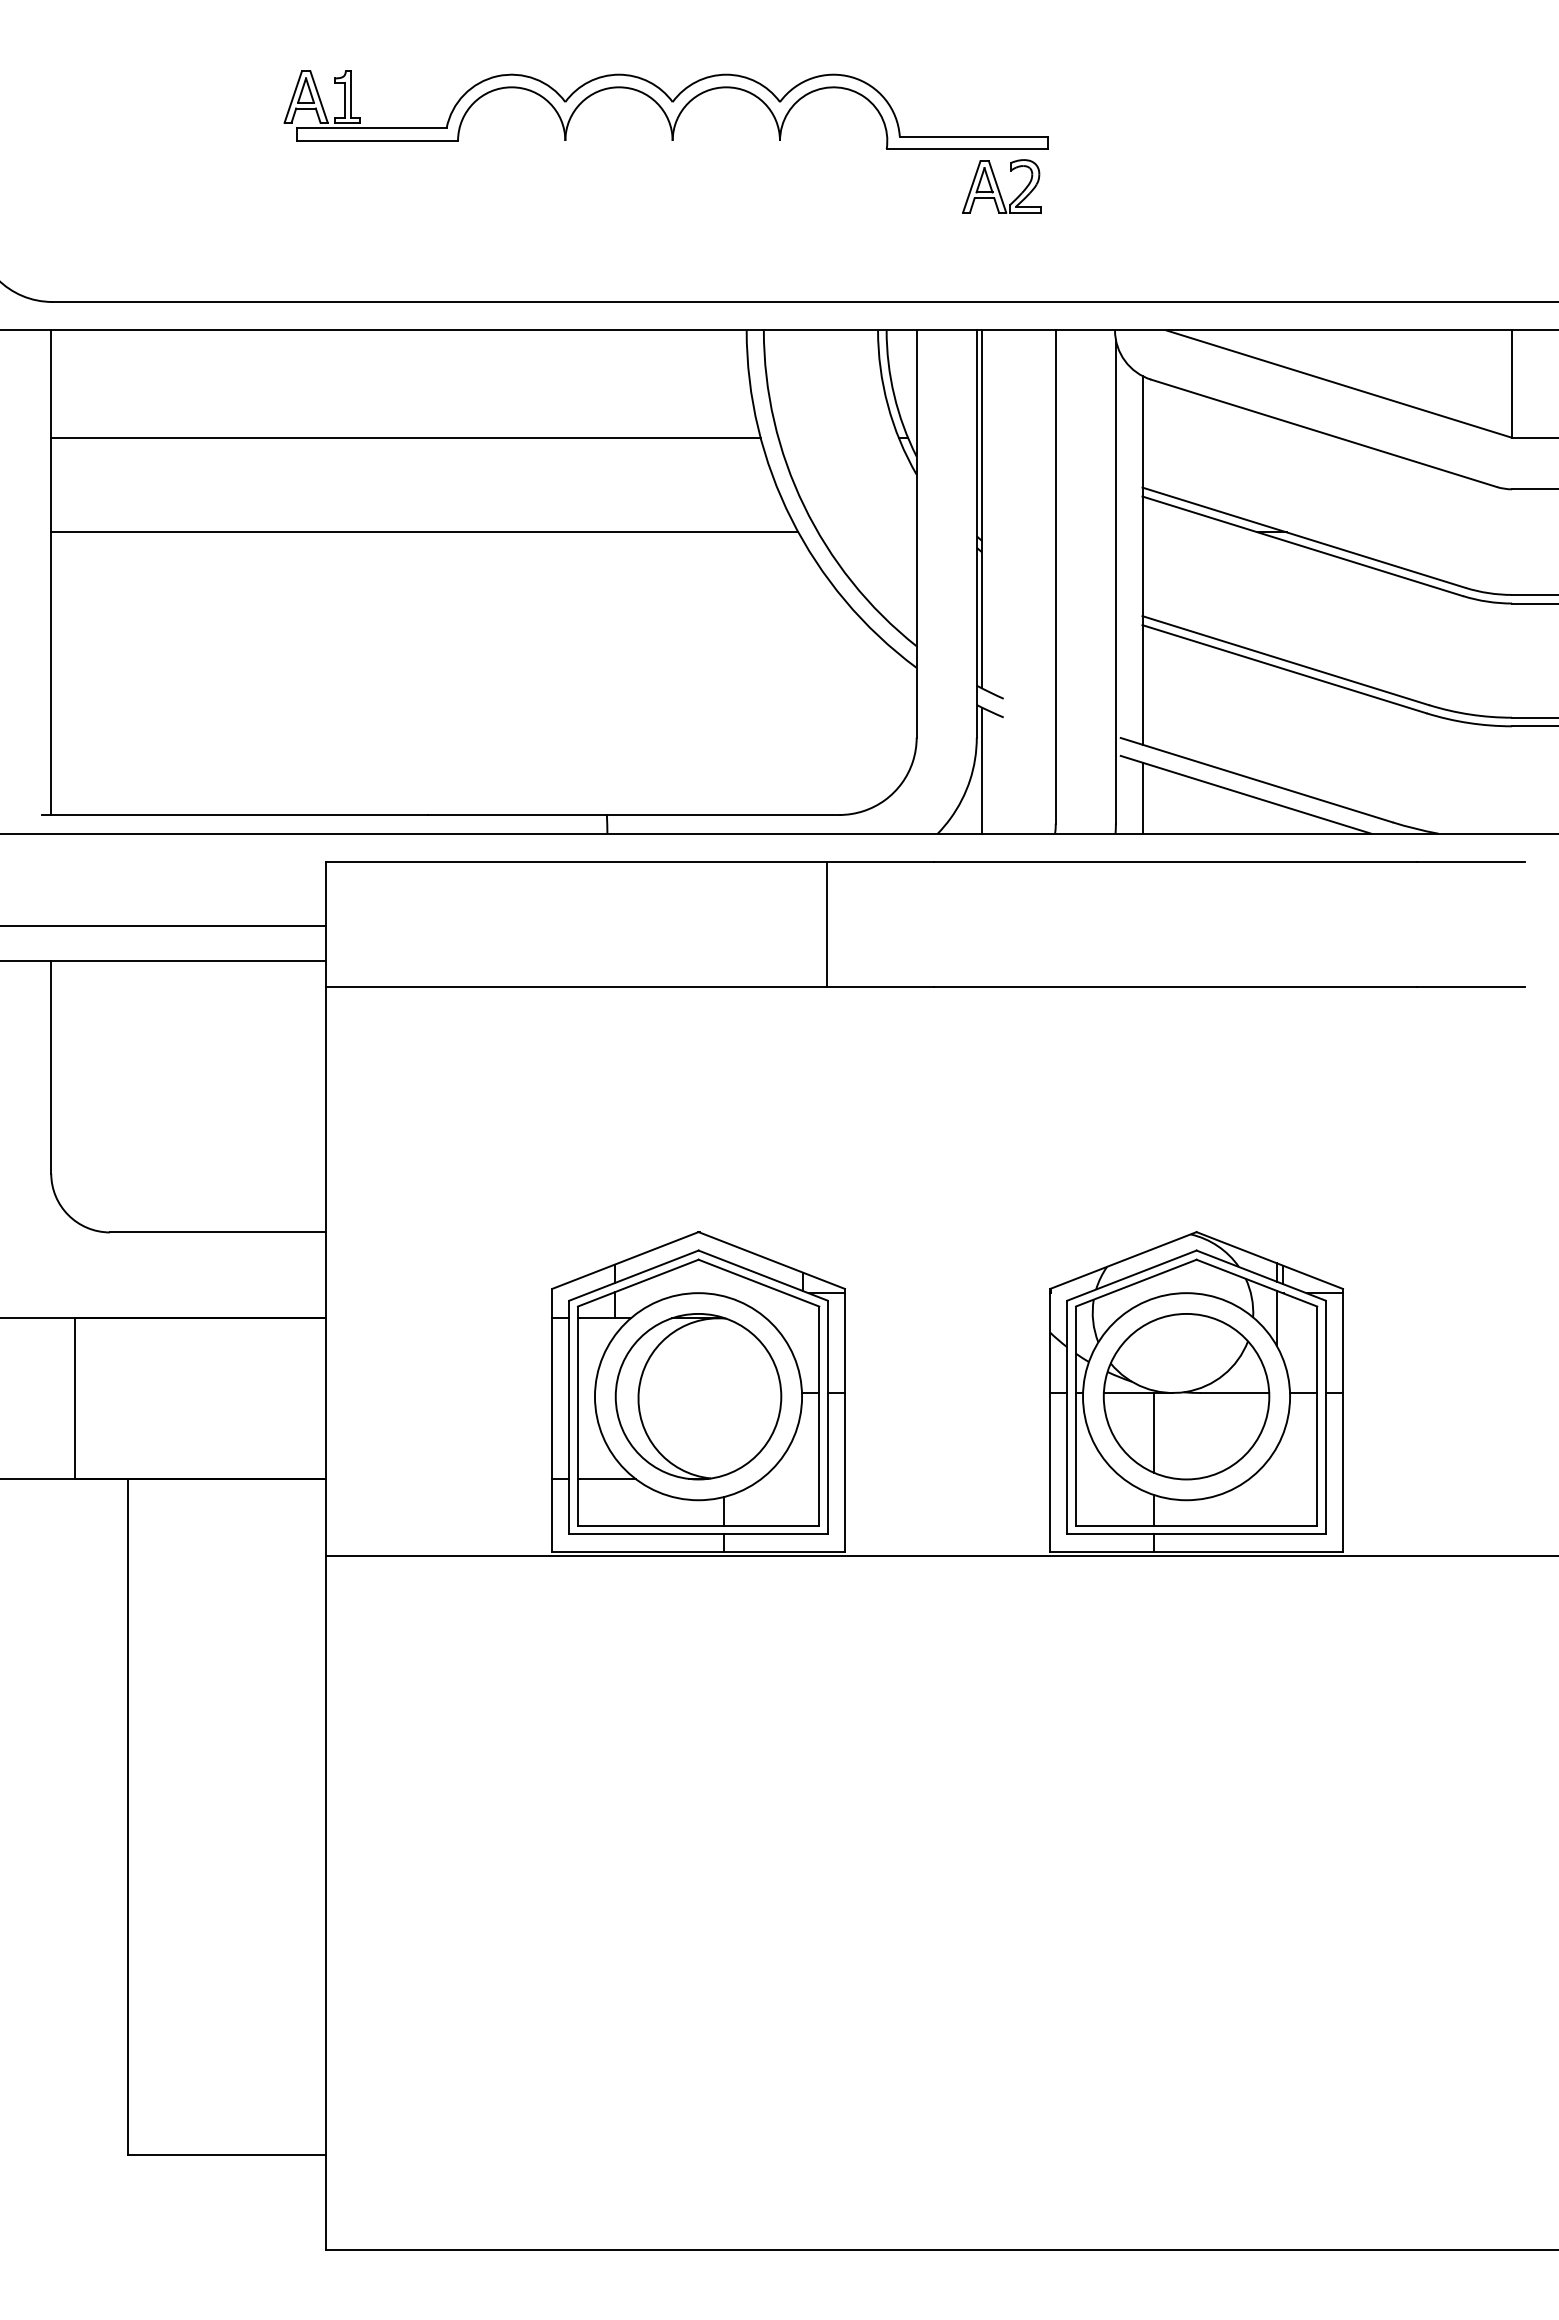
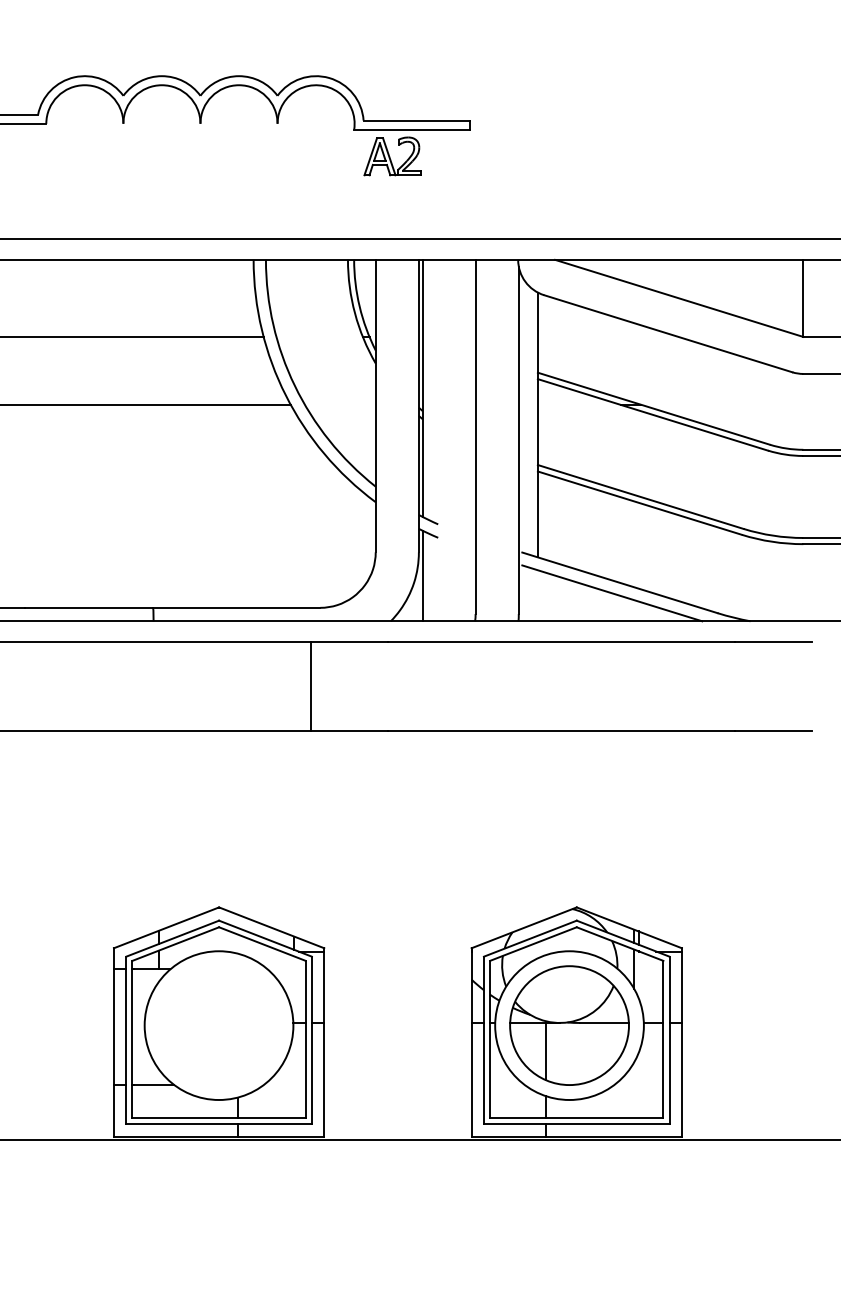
part: (1001, 186) -> (392, 156), moved
line: (1142, 797) -> (537, 595), removed
part: (698, 1396) -> (219, 1025), removed

